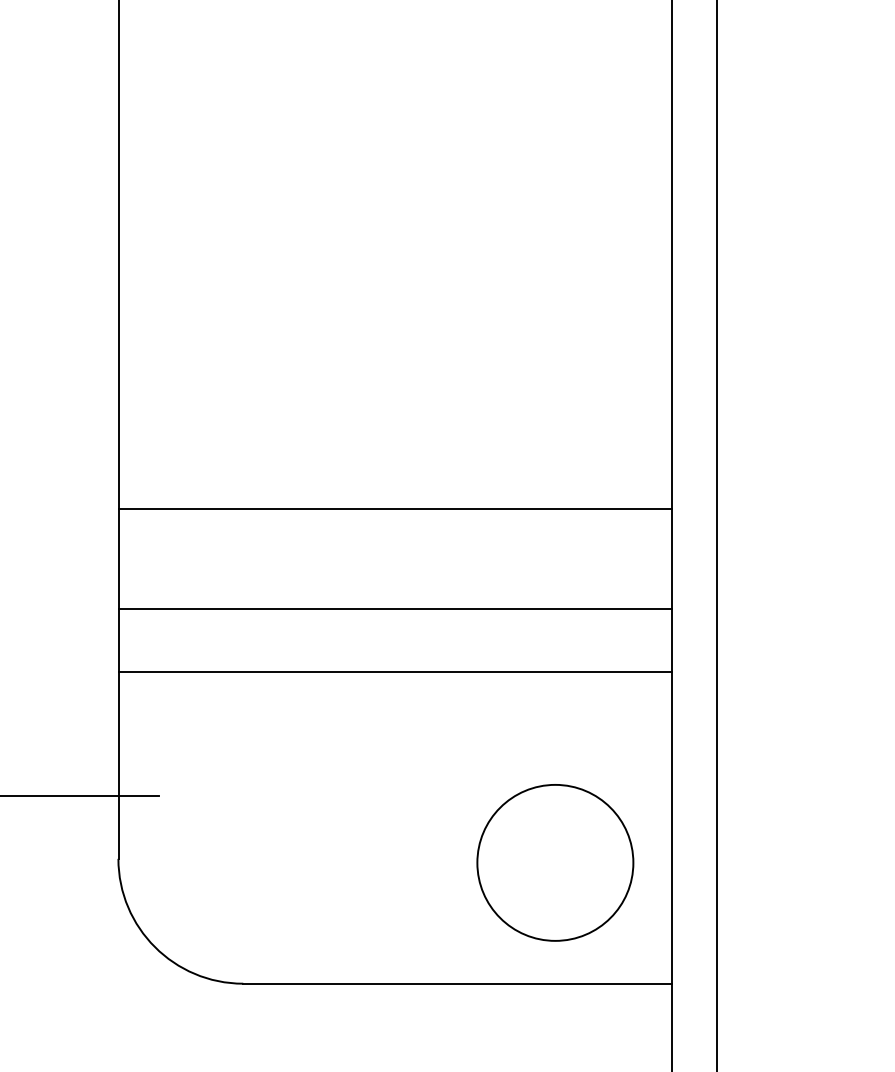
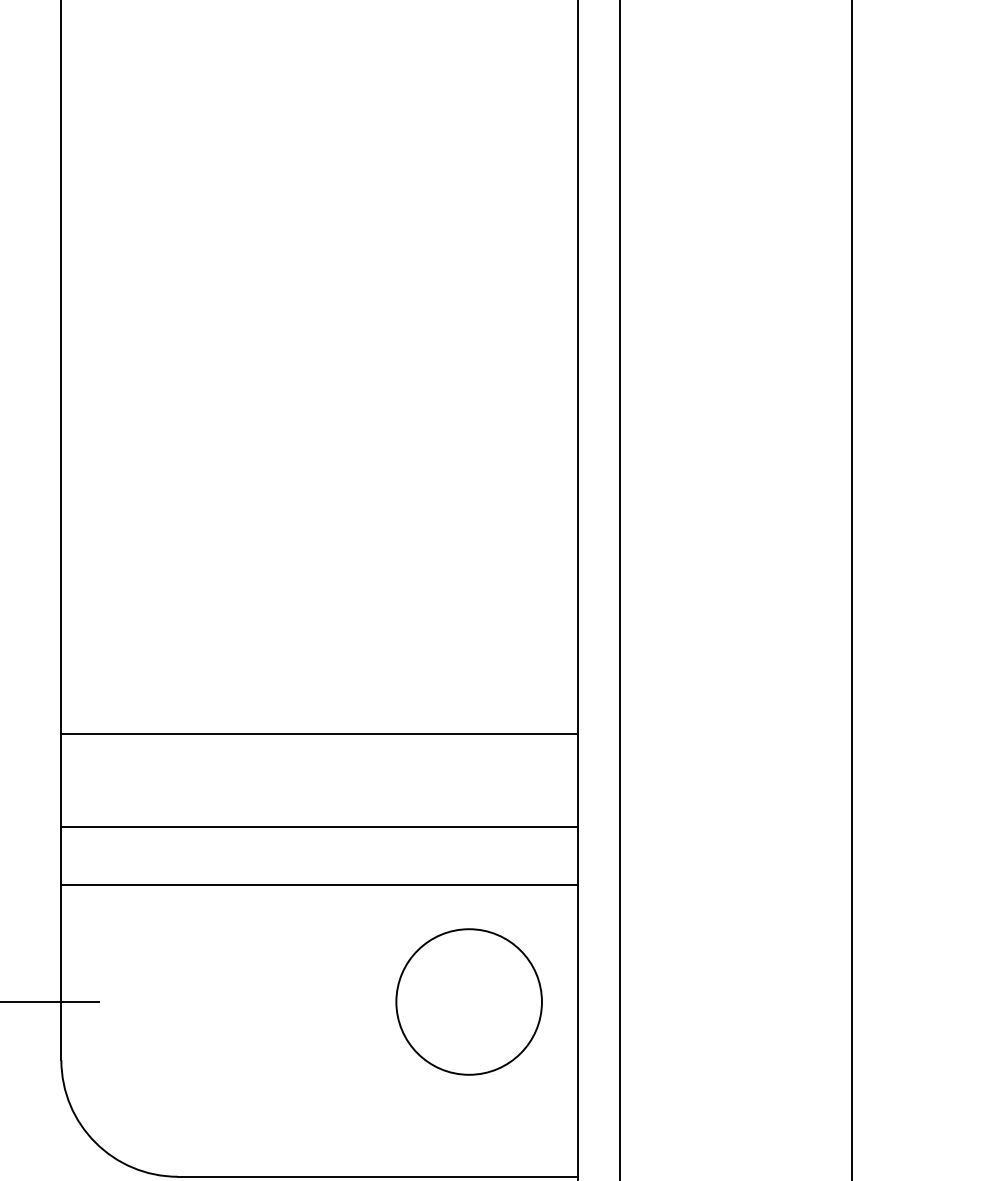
circle: (554, 862) -> (468, 1001), moved

